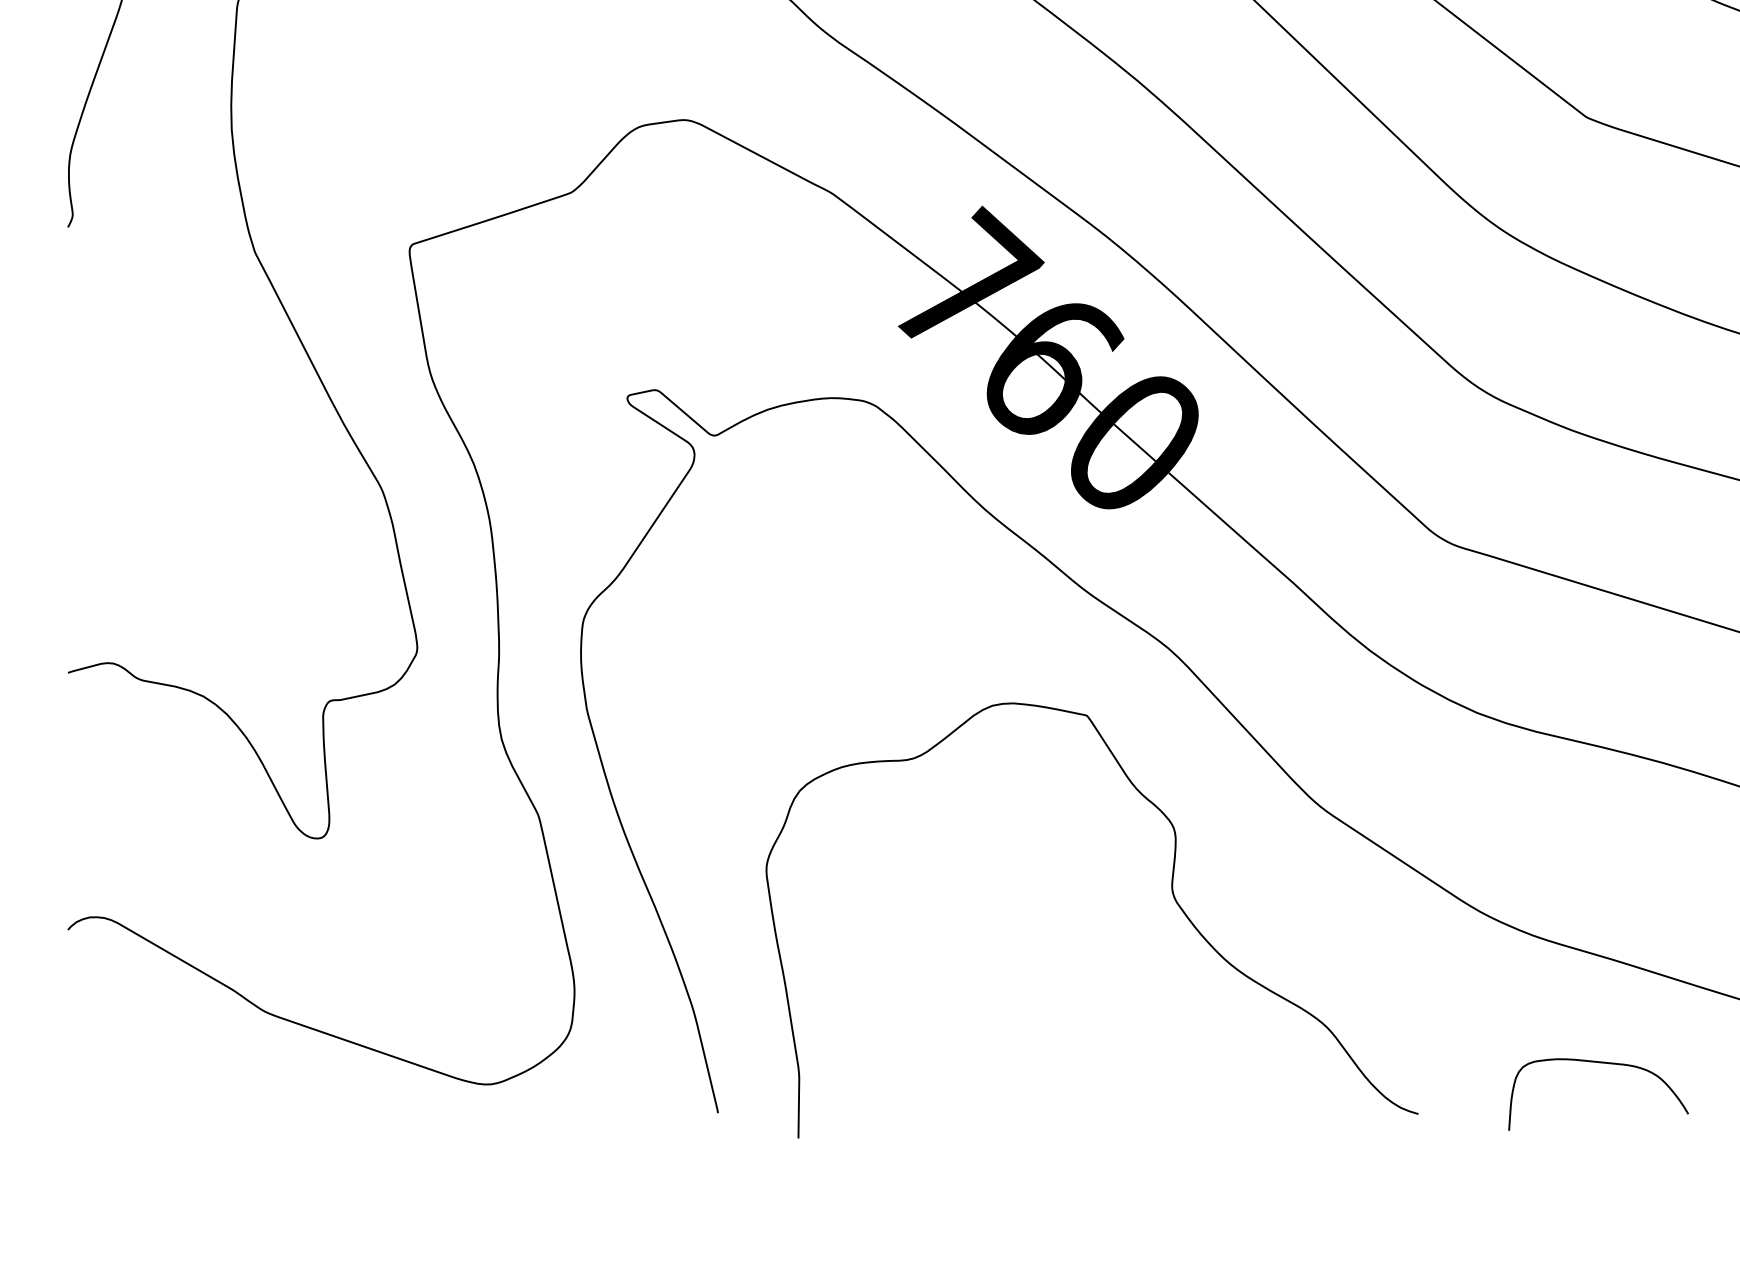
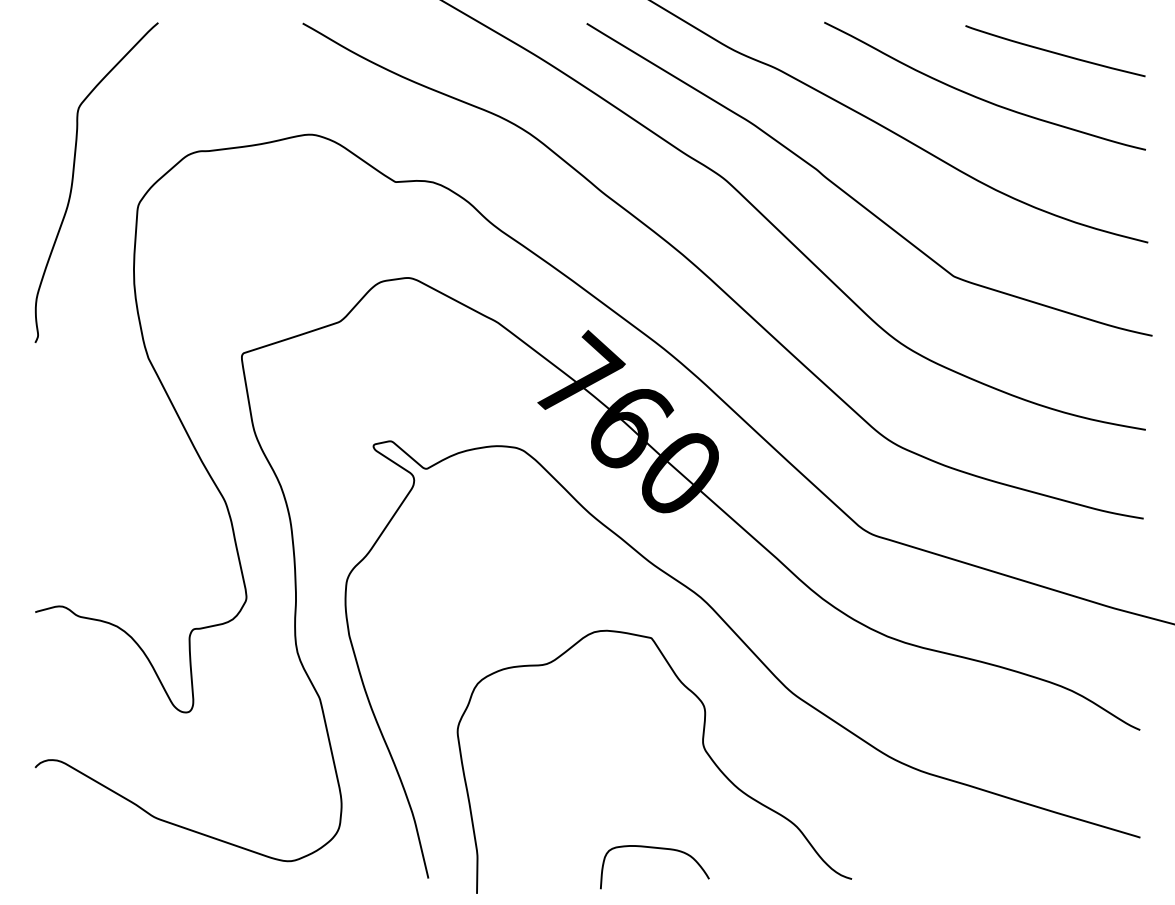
curve: (1606, 1065) -> (659, 849), moved

